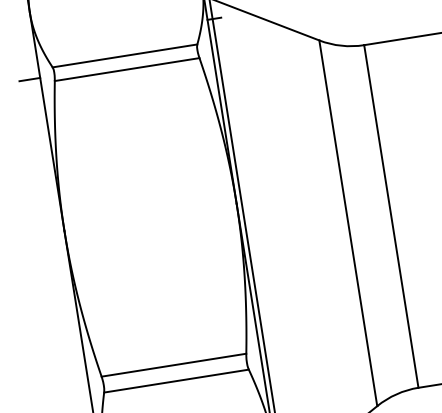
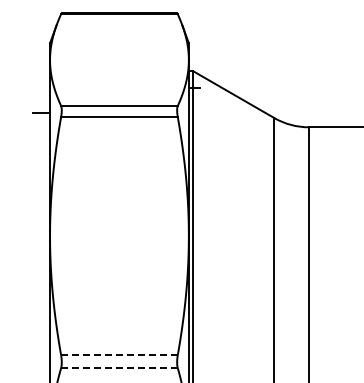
line: (172, 365) -> (118, 355), solid -> dashed
line: (176, 381) -> (119, 368), solid -> dashed

